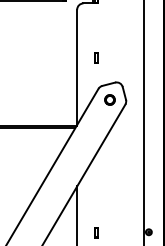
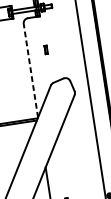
part: (96, 57) -> (46, 49), moved
line: (77, 67) -> (31, 70), solid -> dashed
part: (109, 99) -> (61, 92), removed

